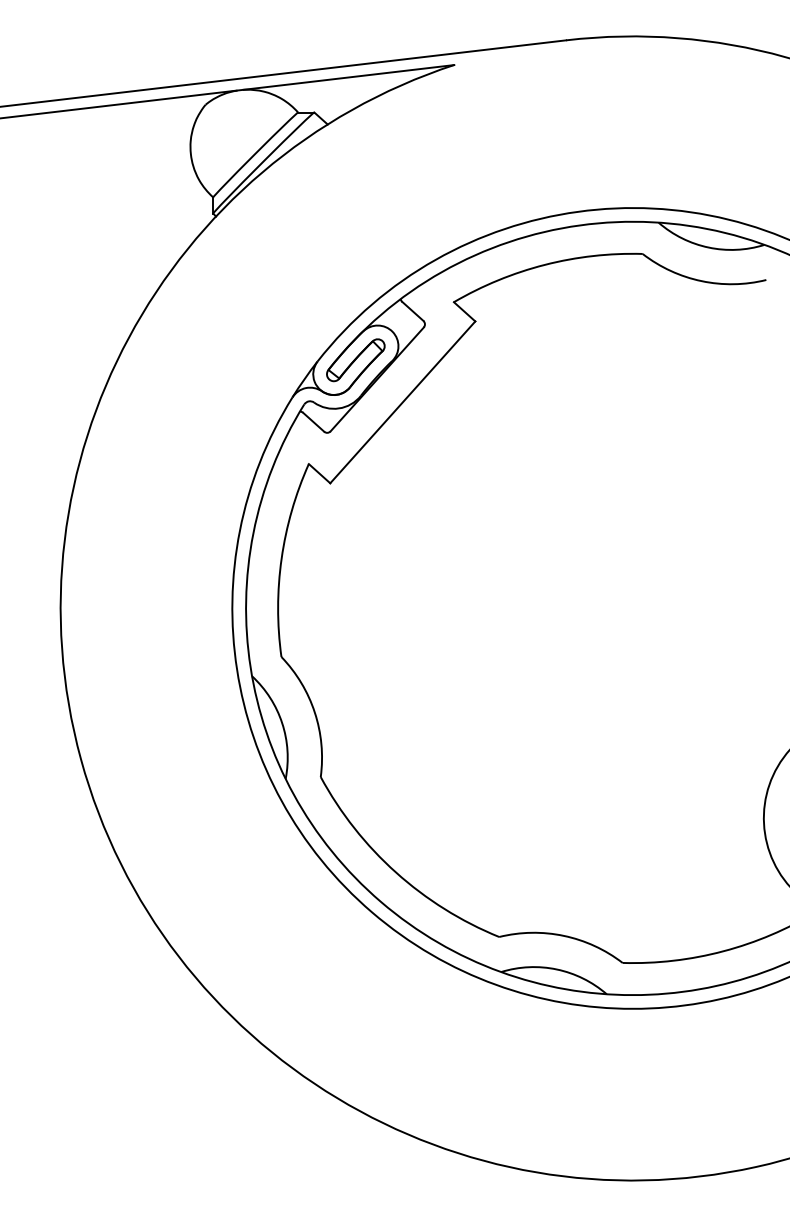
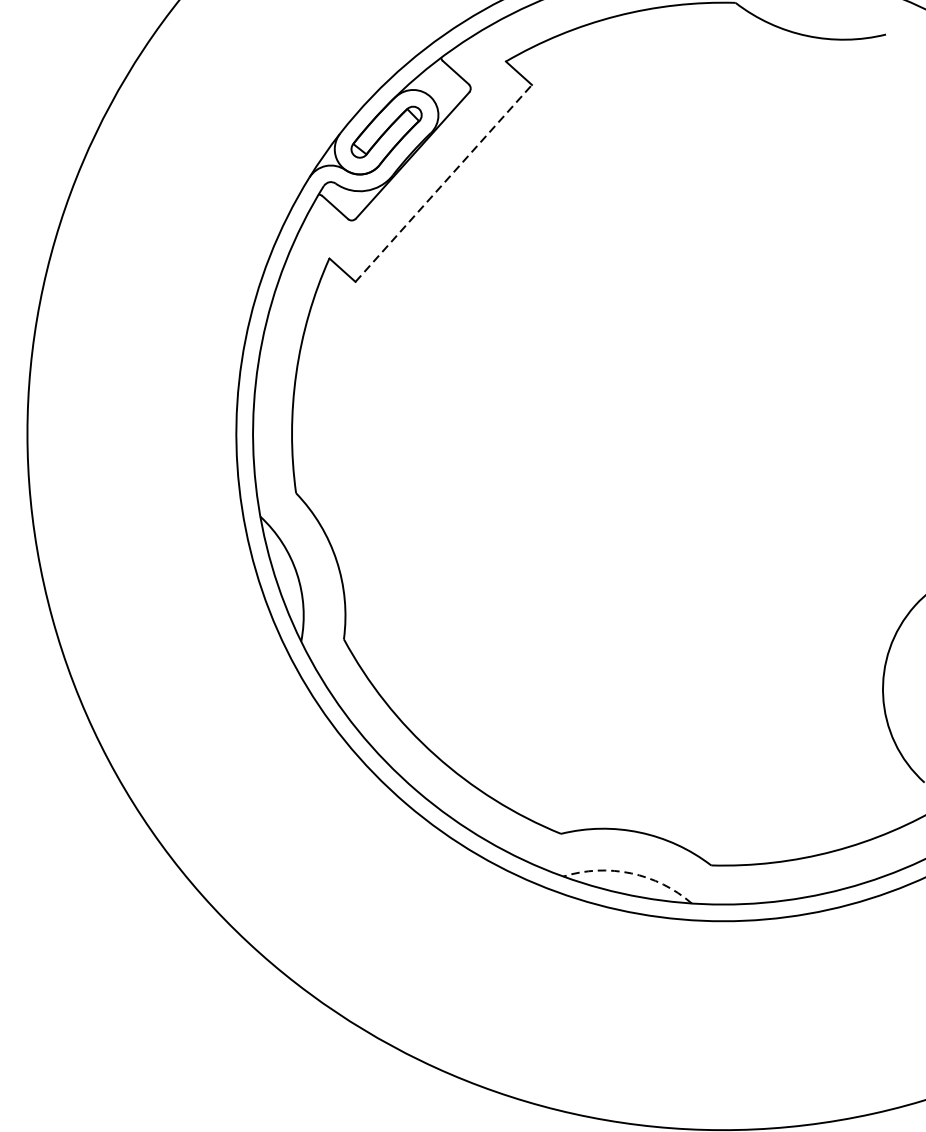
line: (402, 402) -> (443, 183), solid -> dashed
arc: (556, 969) -> (630, 873), solid -> dashed

